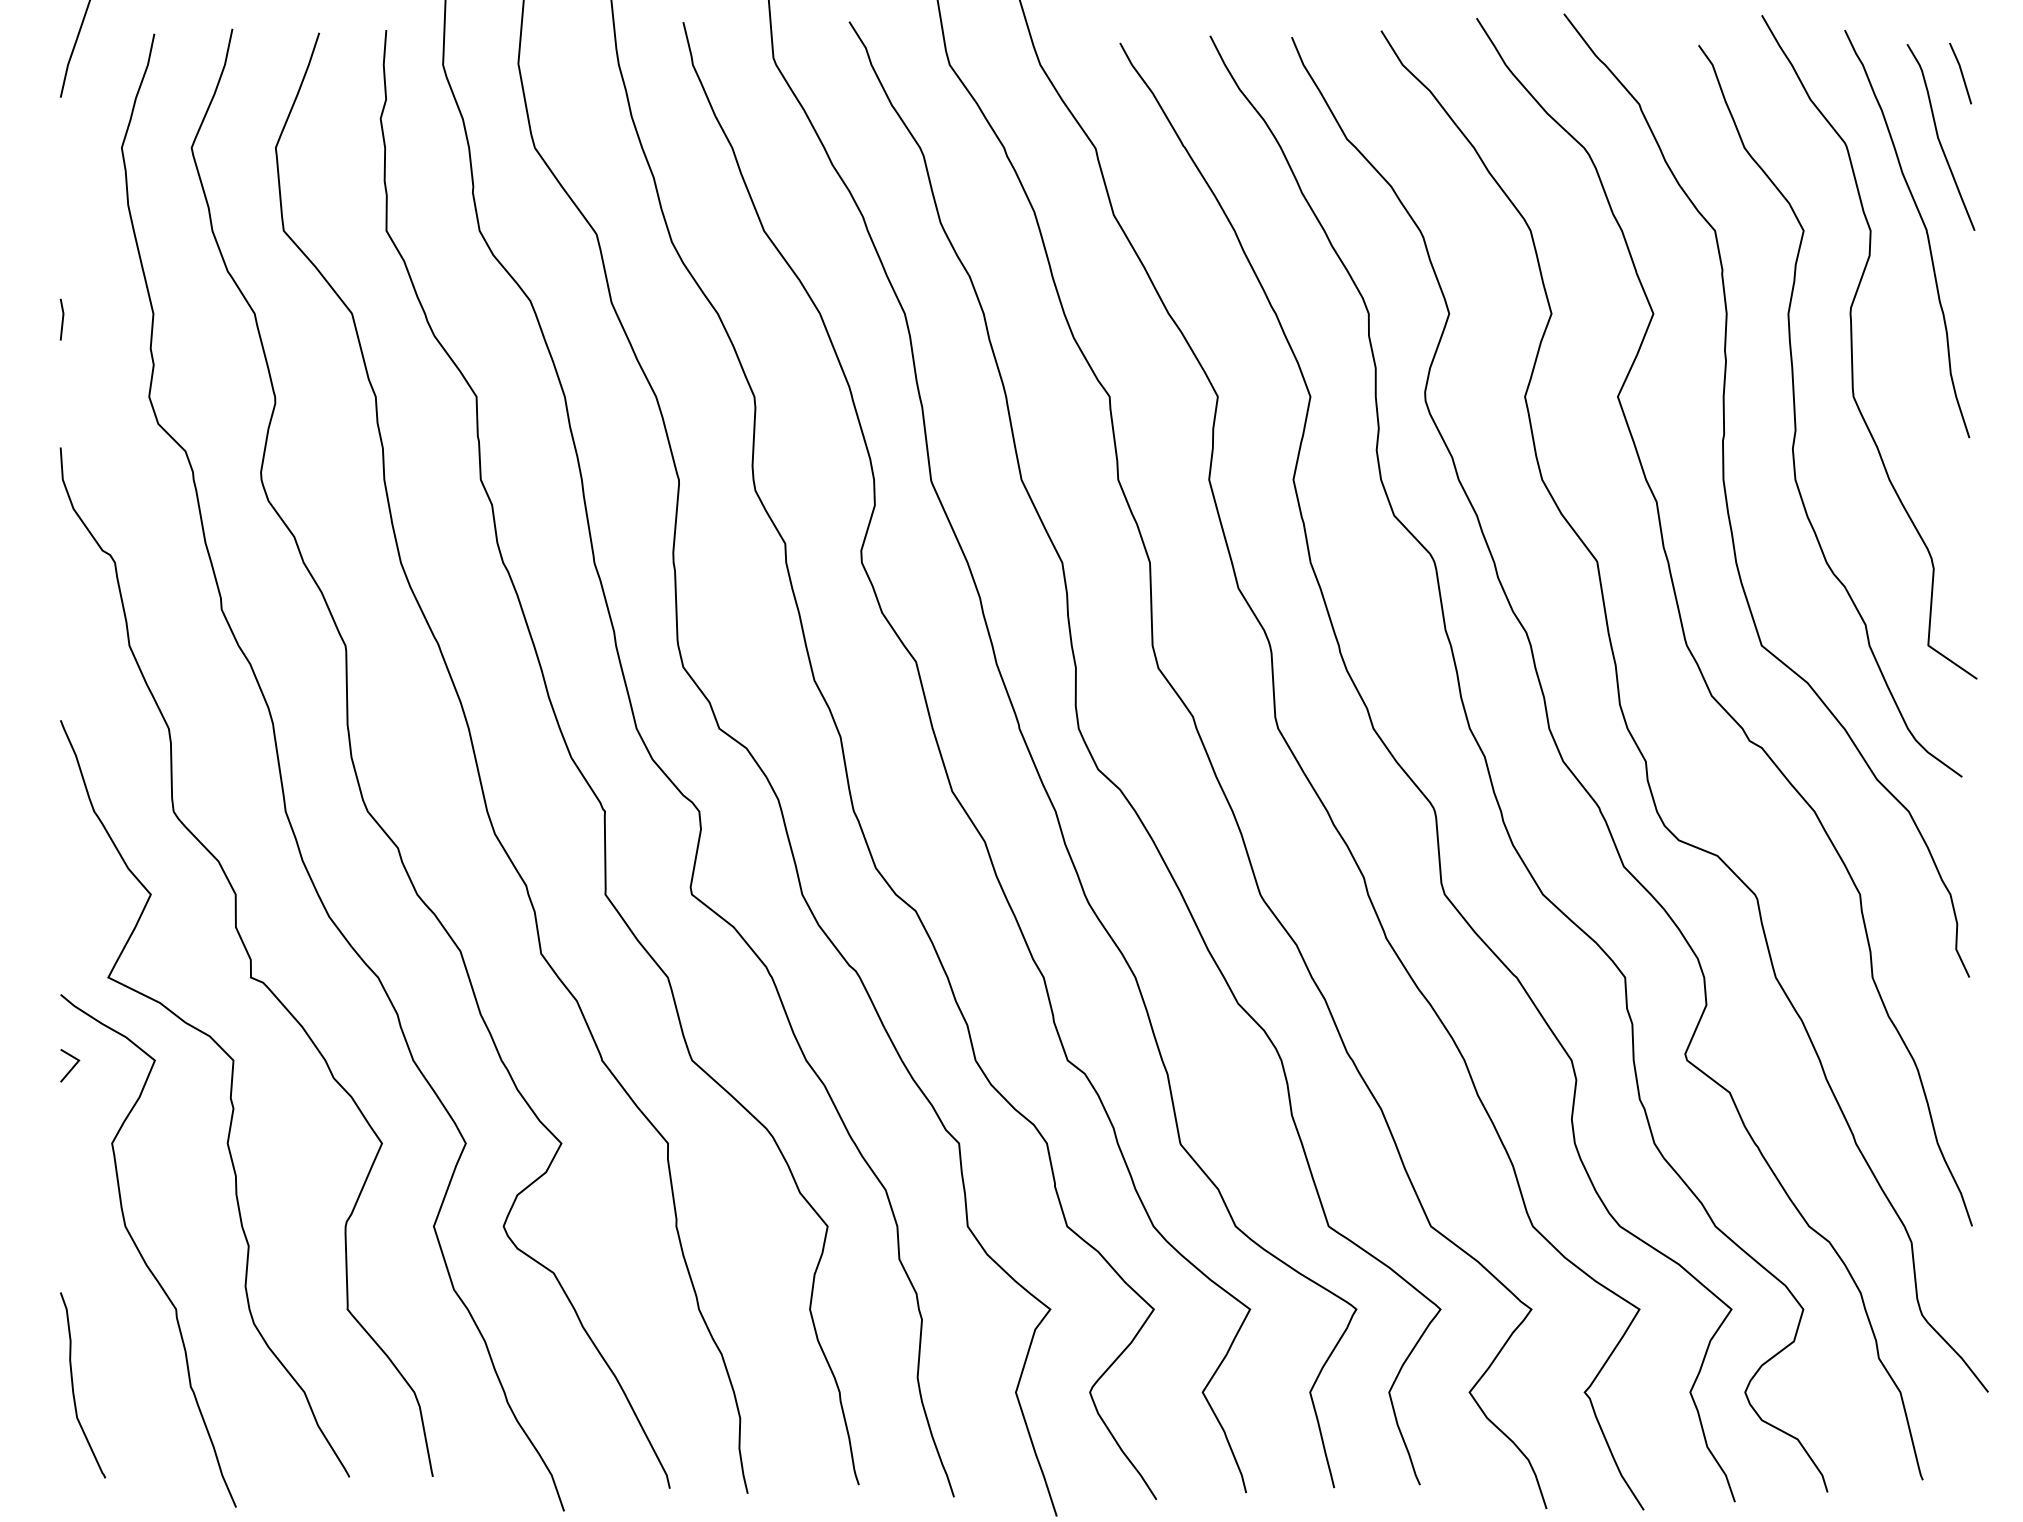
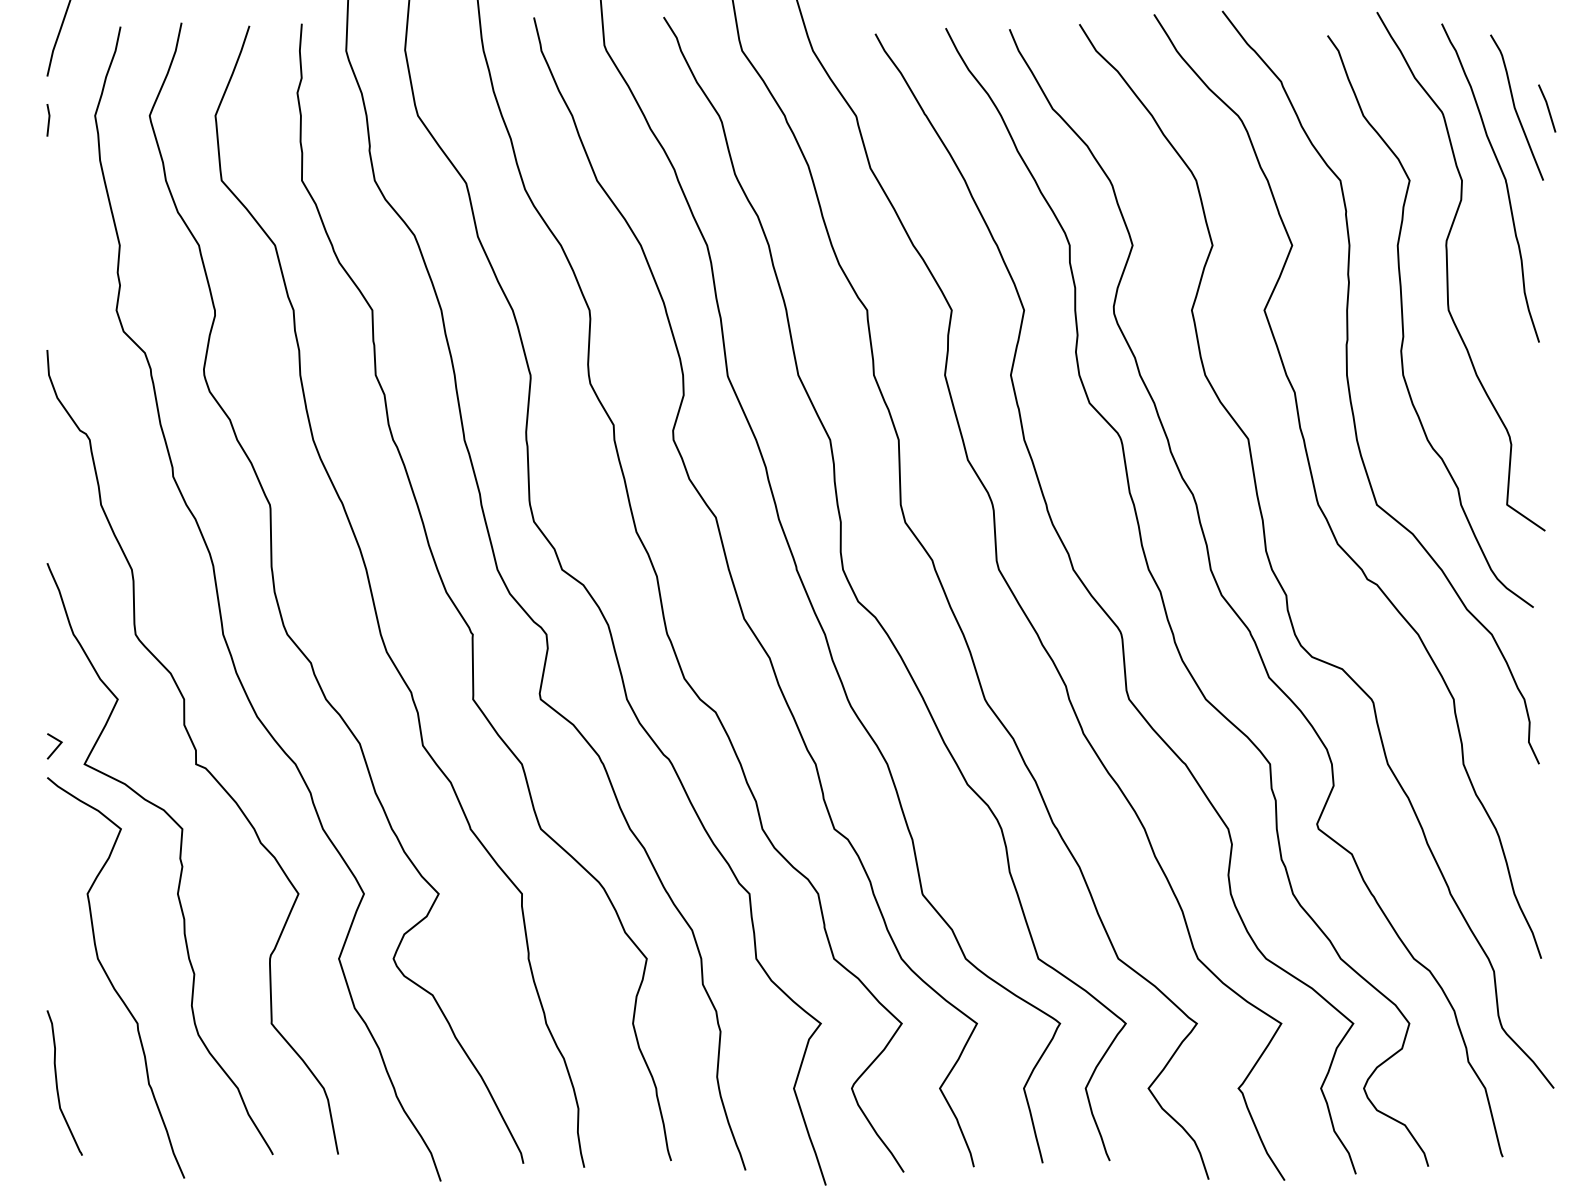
line: (1960, 72) -> (1547, 107), moved
line: (62, 319) -> (48, 120), moved
line: (72, 1066) -> (56, 747), moved

